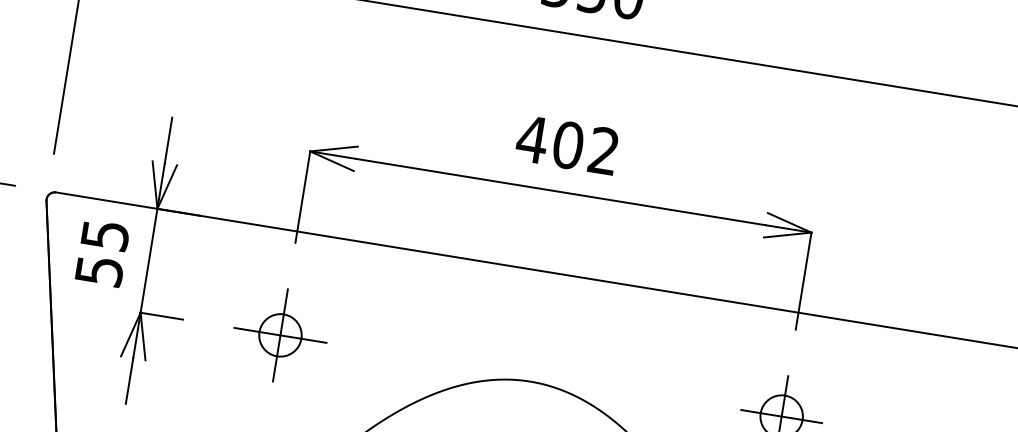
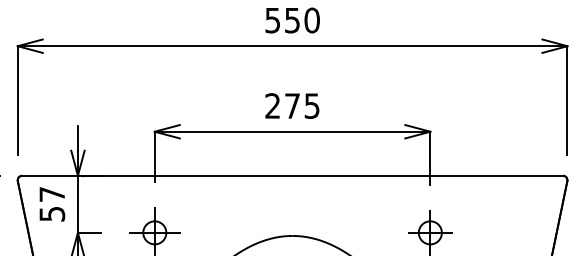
text: (566, 143) -> (291, 105), 402 -> 275
text: (105, 235) -> (52, 194), 55 -> 57

